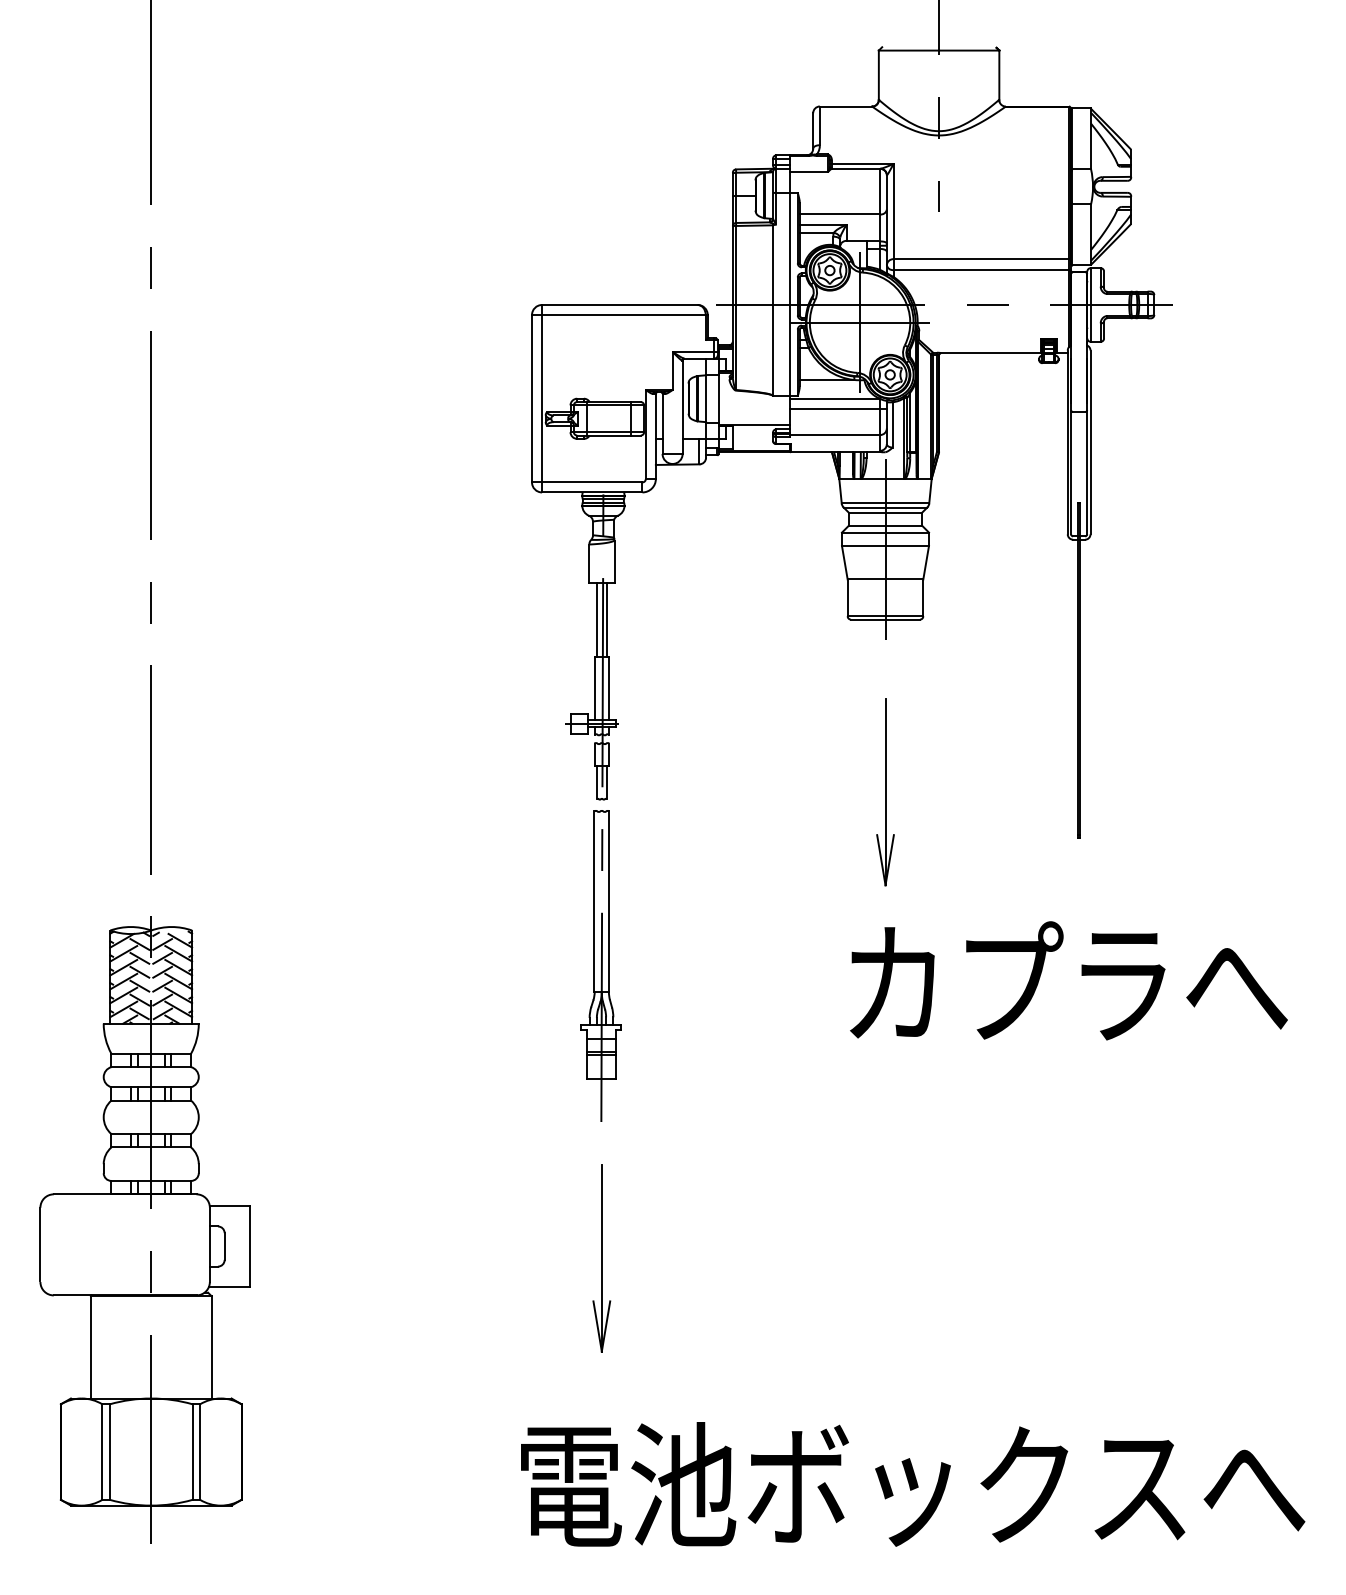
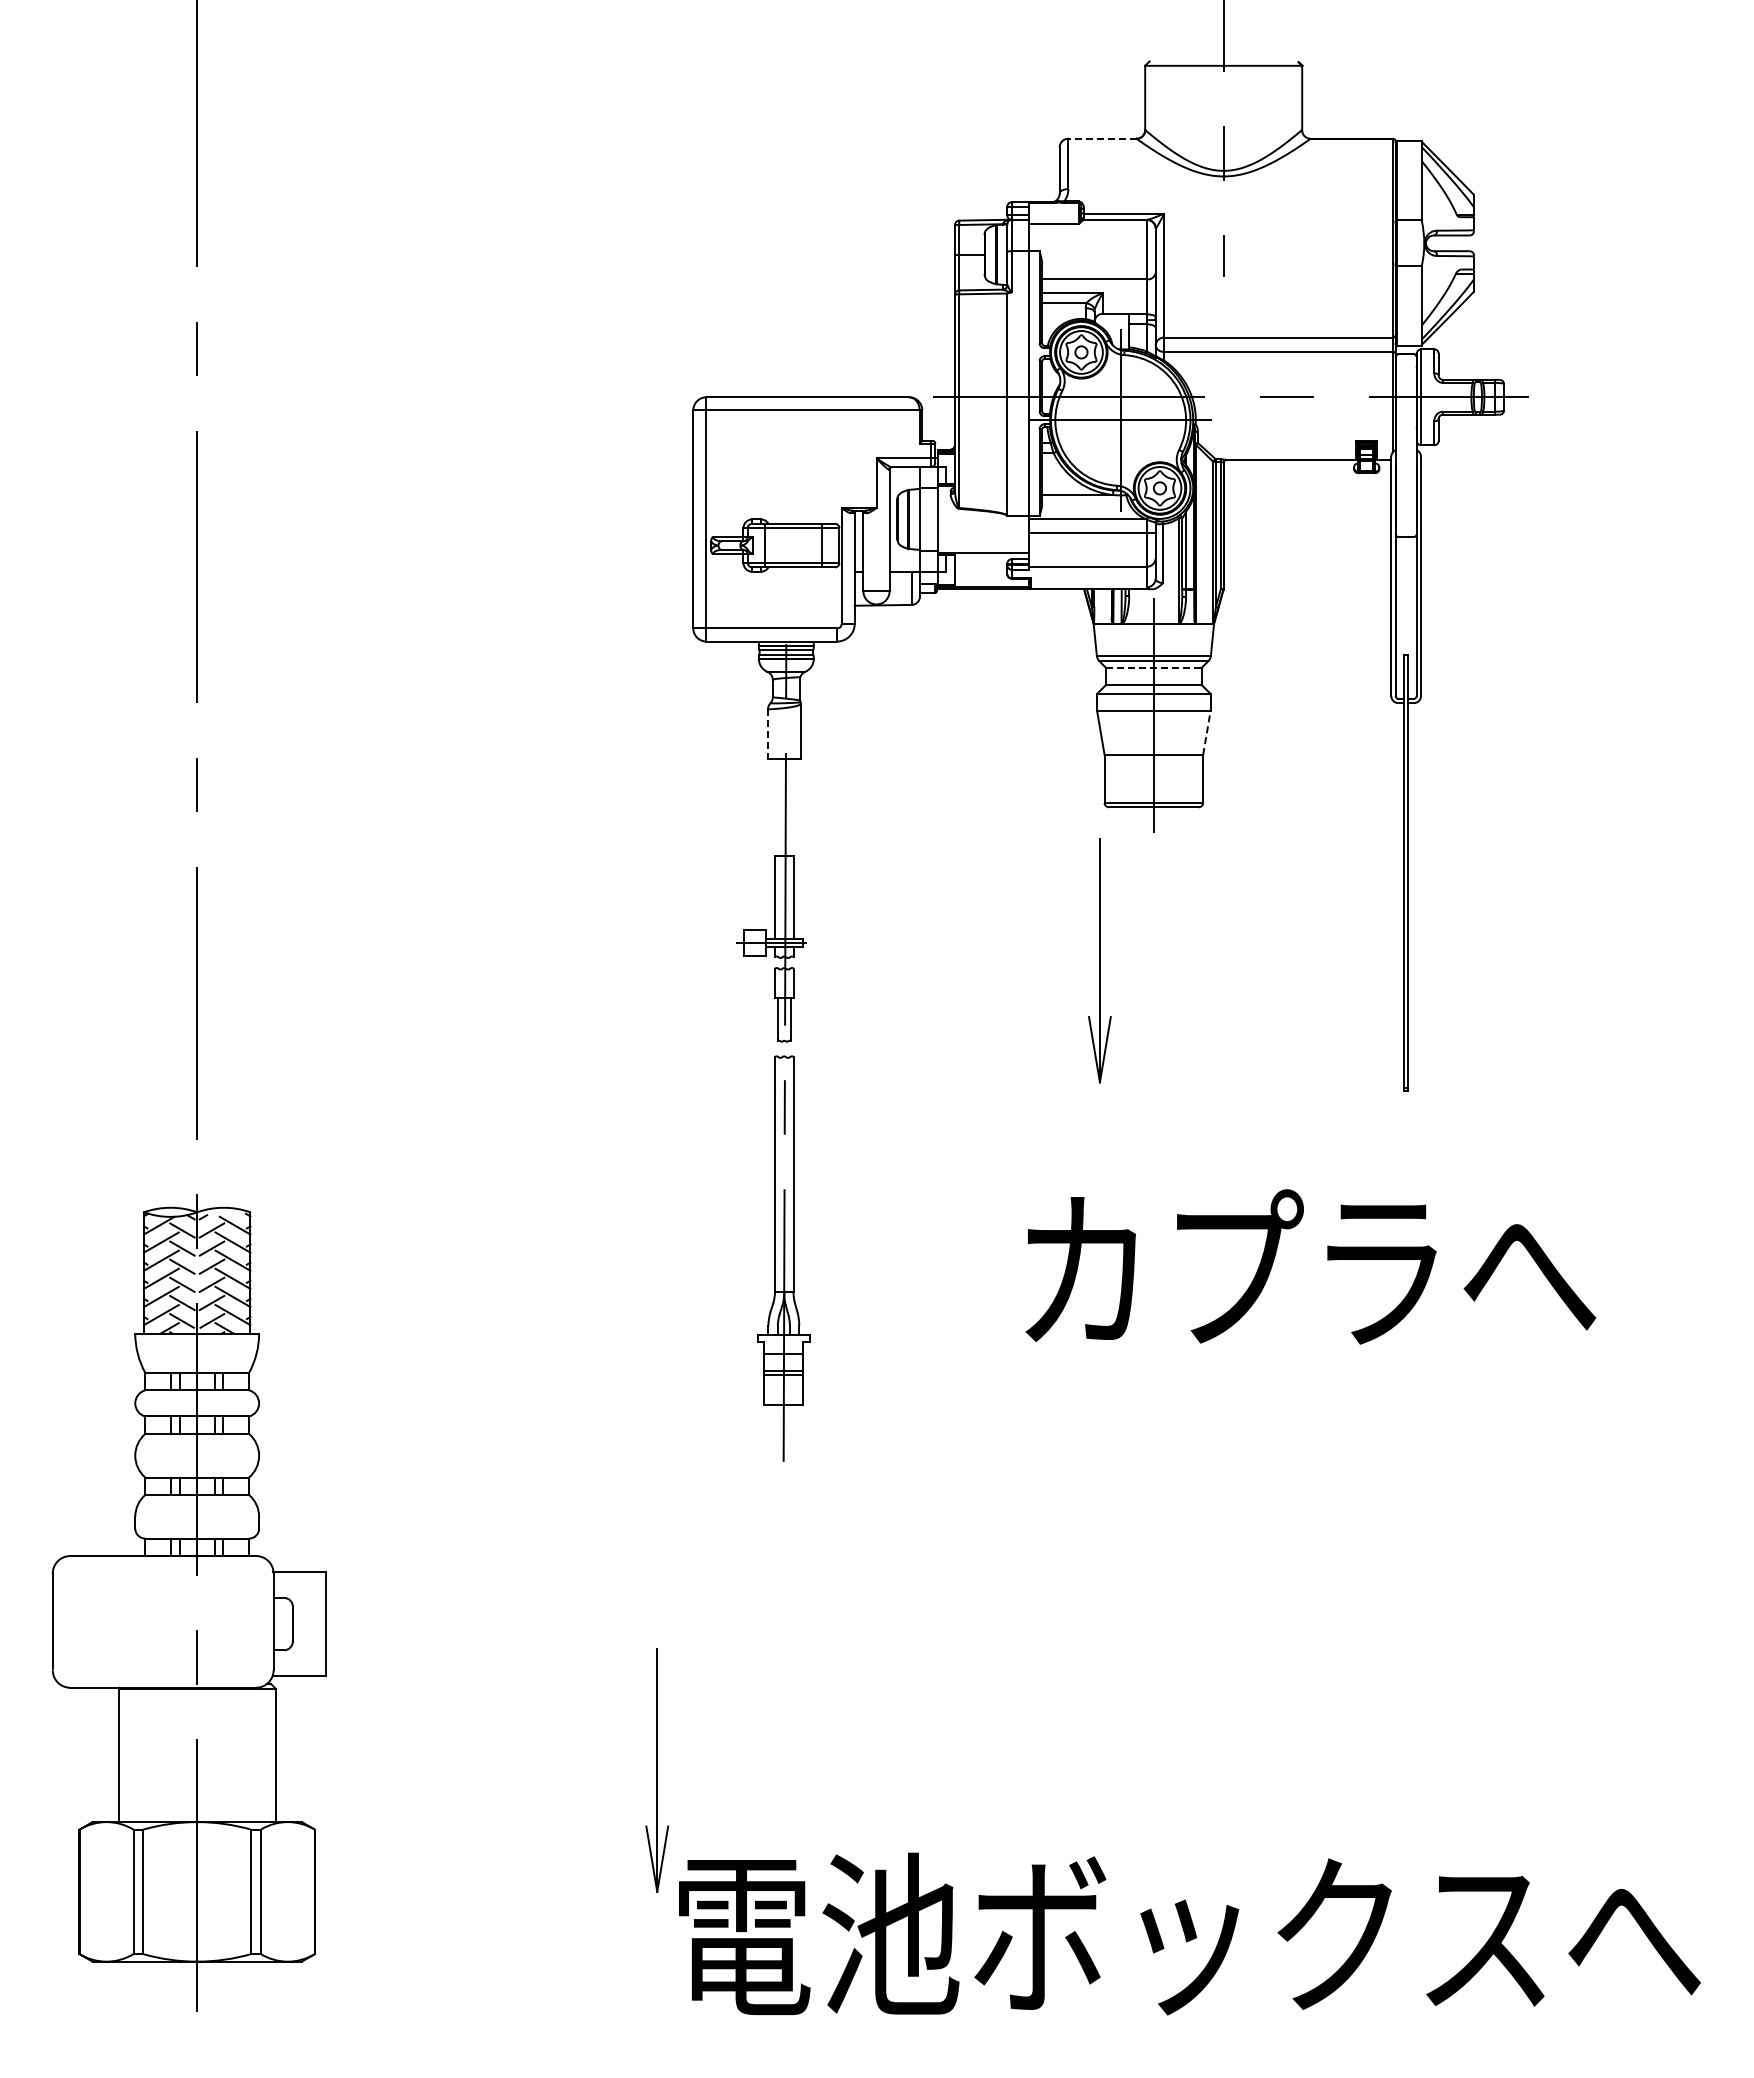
line: (845, 106) -> (1101, 138), solid -> dashed
line: (885, 512) -> (1153, 667), solid -> dashed
line: (925, 562) -> (1206, 732), solid -> dashed
line: (588, 563) -> (767, 734), solid -> dashed
line: (596, 619) -> (777, 807), removed
line: (606, 619) -> (790, 807), removed
part: (885, 791) -> (1099, 960), moved
text: (1068, 980) -> (1310, 1266), moved
part: (602, 1258) -> (657, 1770), moved

